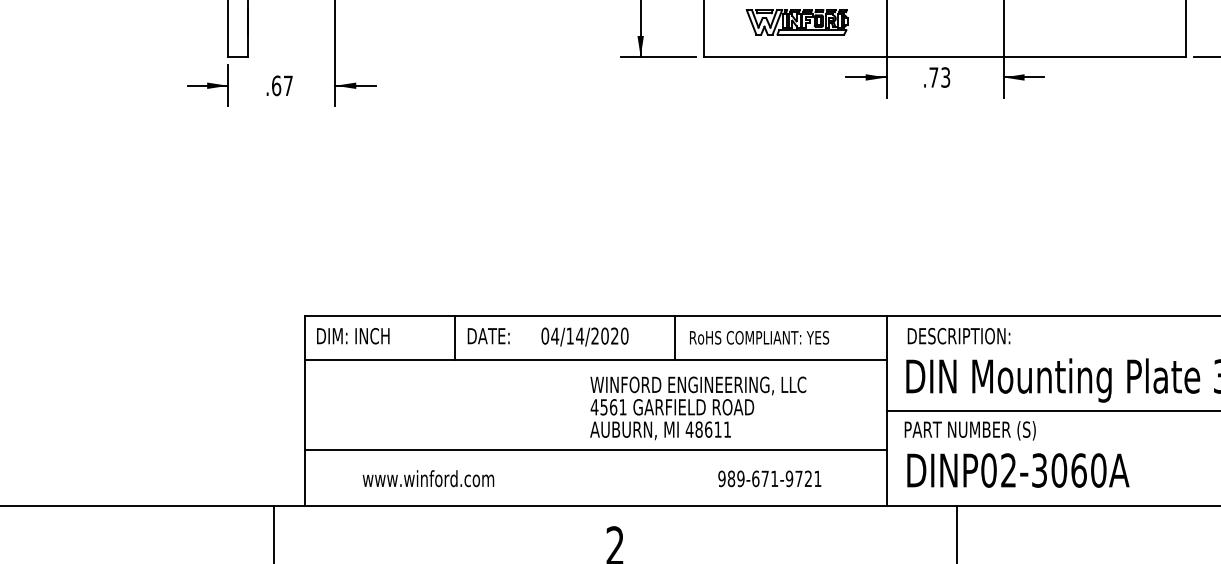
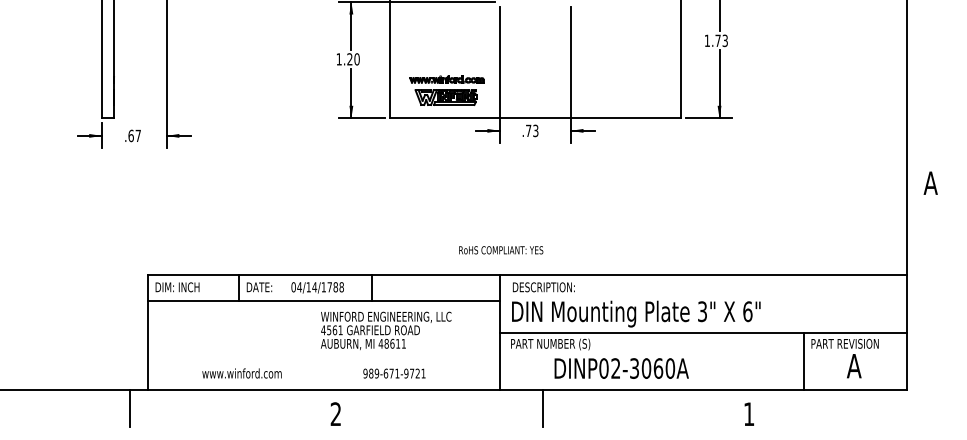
text: (609, 336) -> (332, 287), 04/14/2020 -> 04/14/1788
text: (759, 338) -> (501, 250), moved
line: (596, 450) -> (324, 356), removed
text: (1017, 470) -> (621, 368), moved
text: (427, 478) -> (241, 373), moved
text: (769, 478) -> (394, 373), moved

